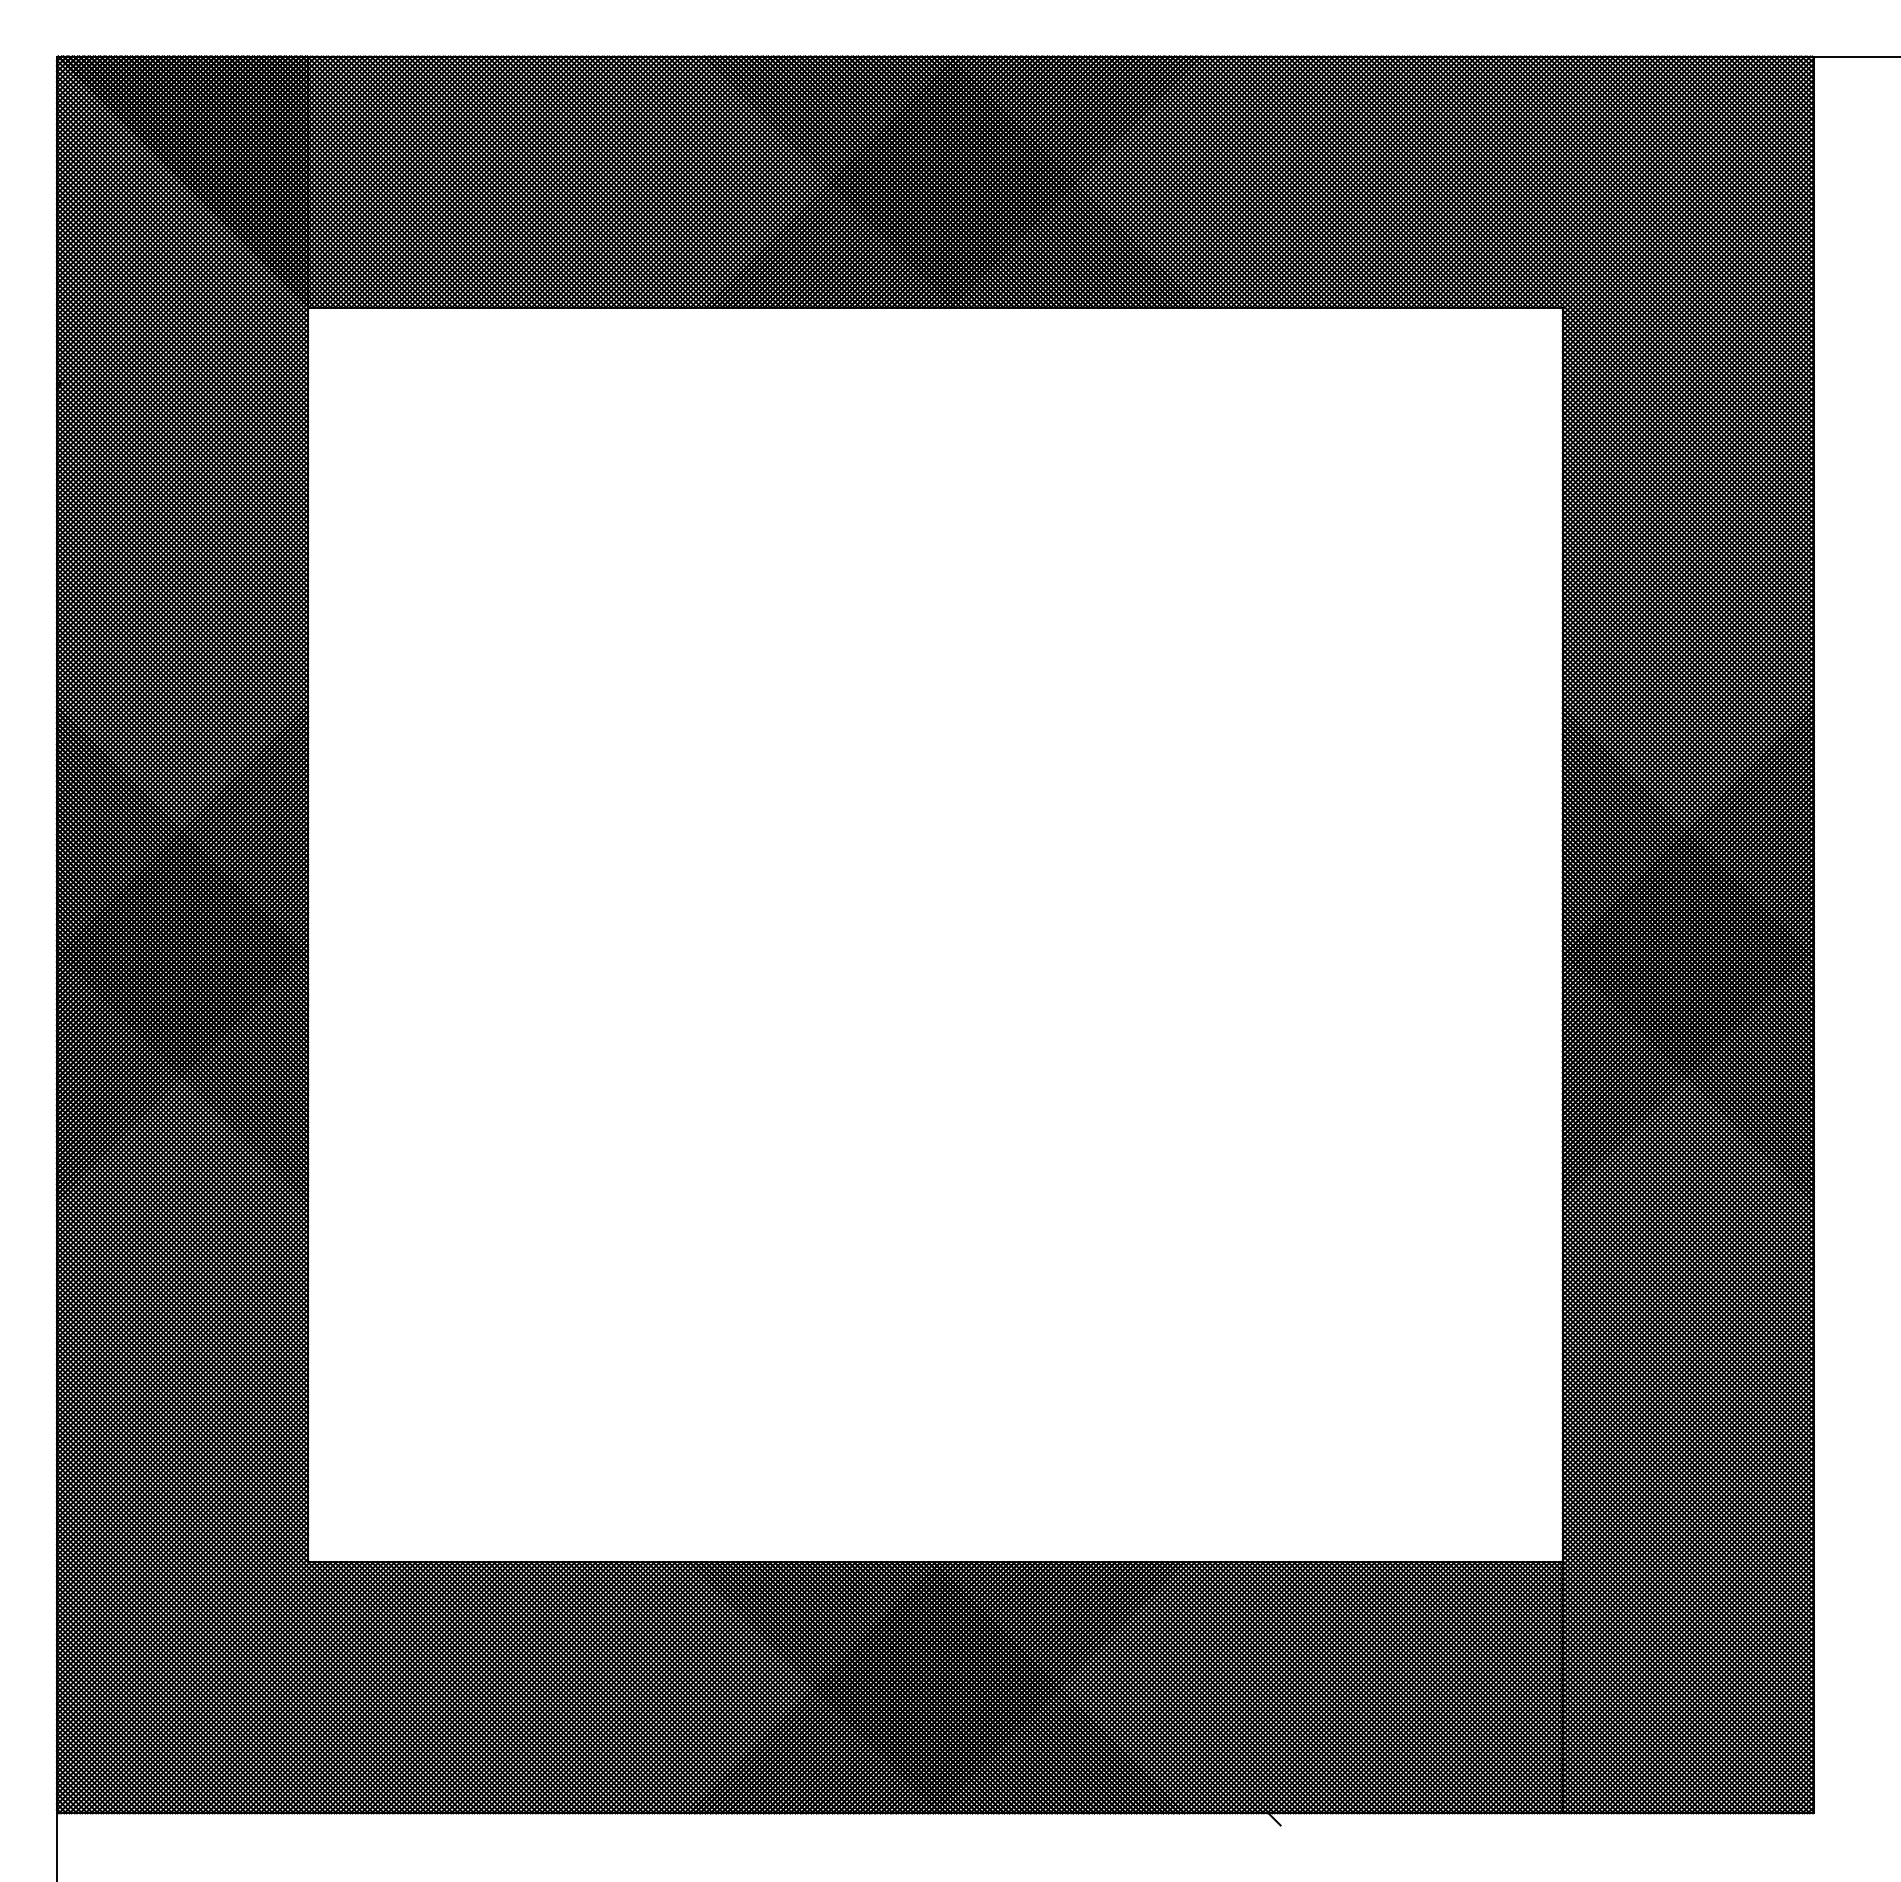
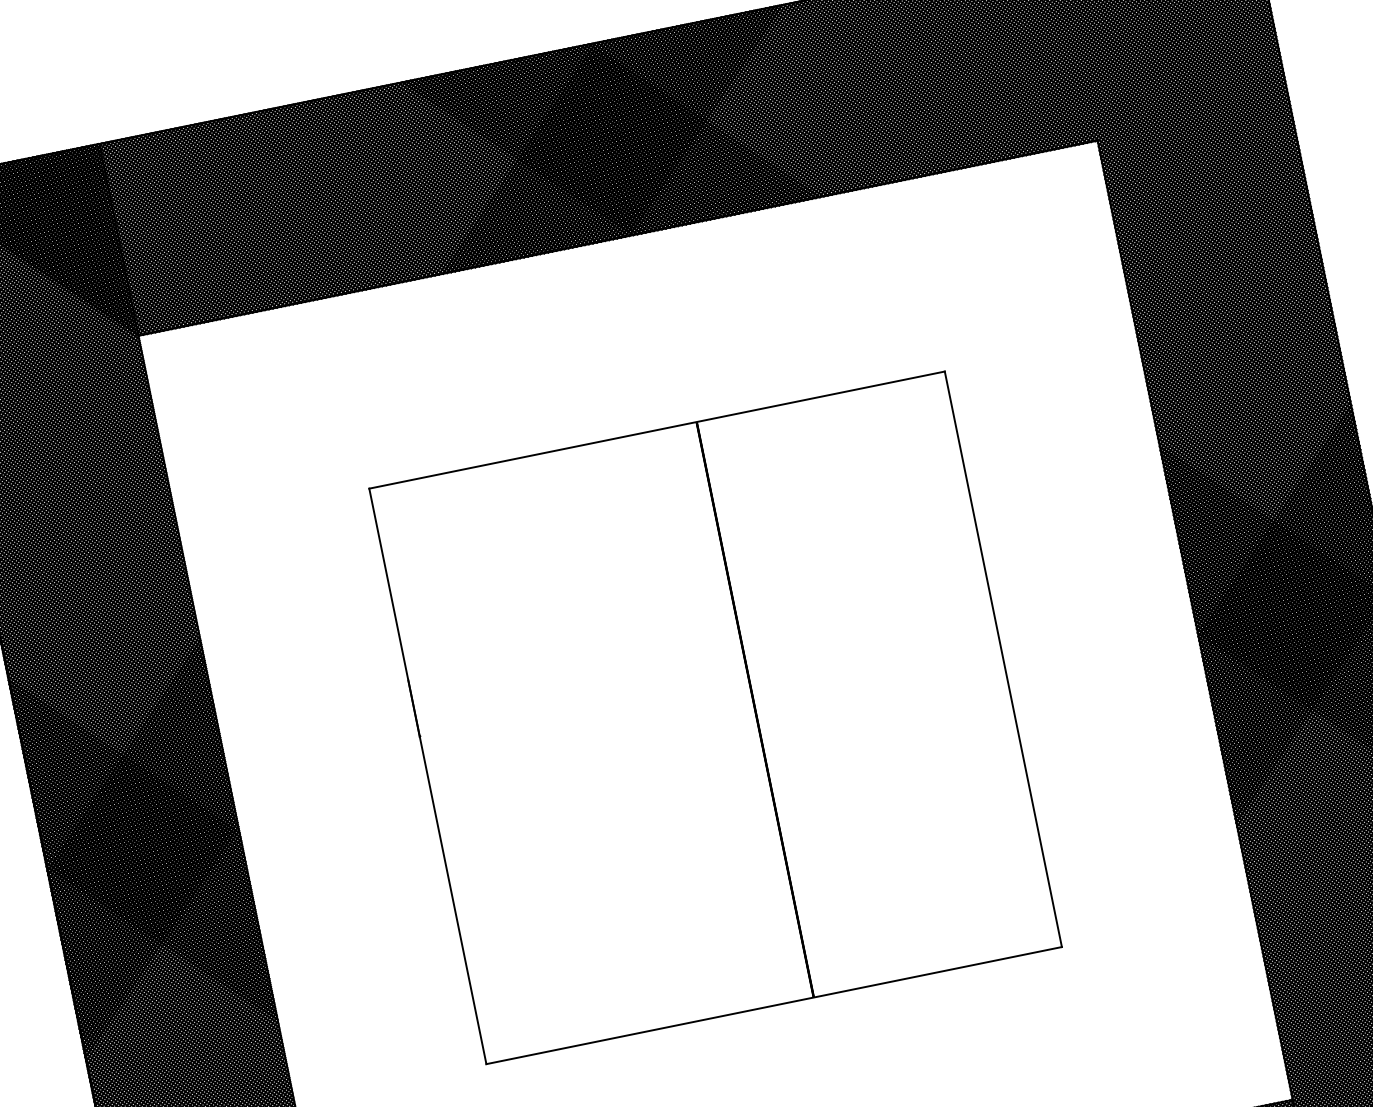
part: (934, 934) -> (714, 717), added

